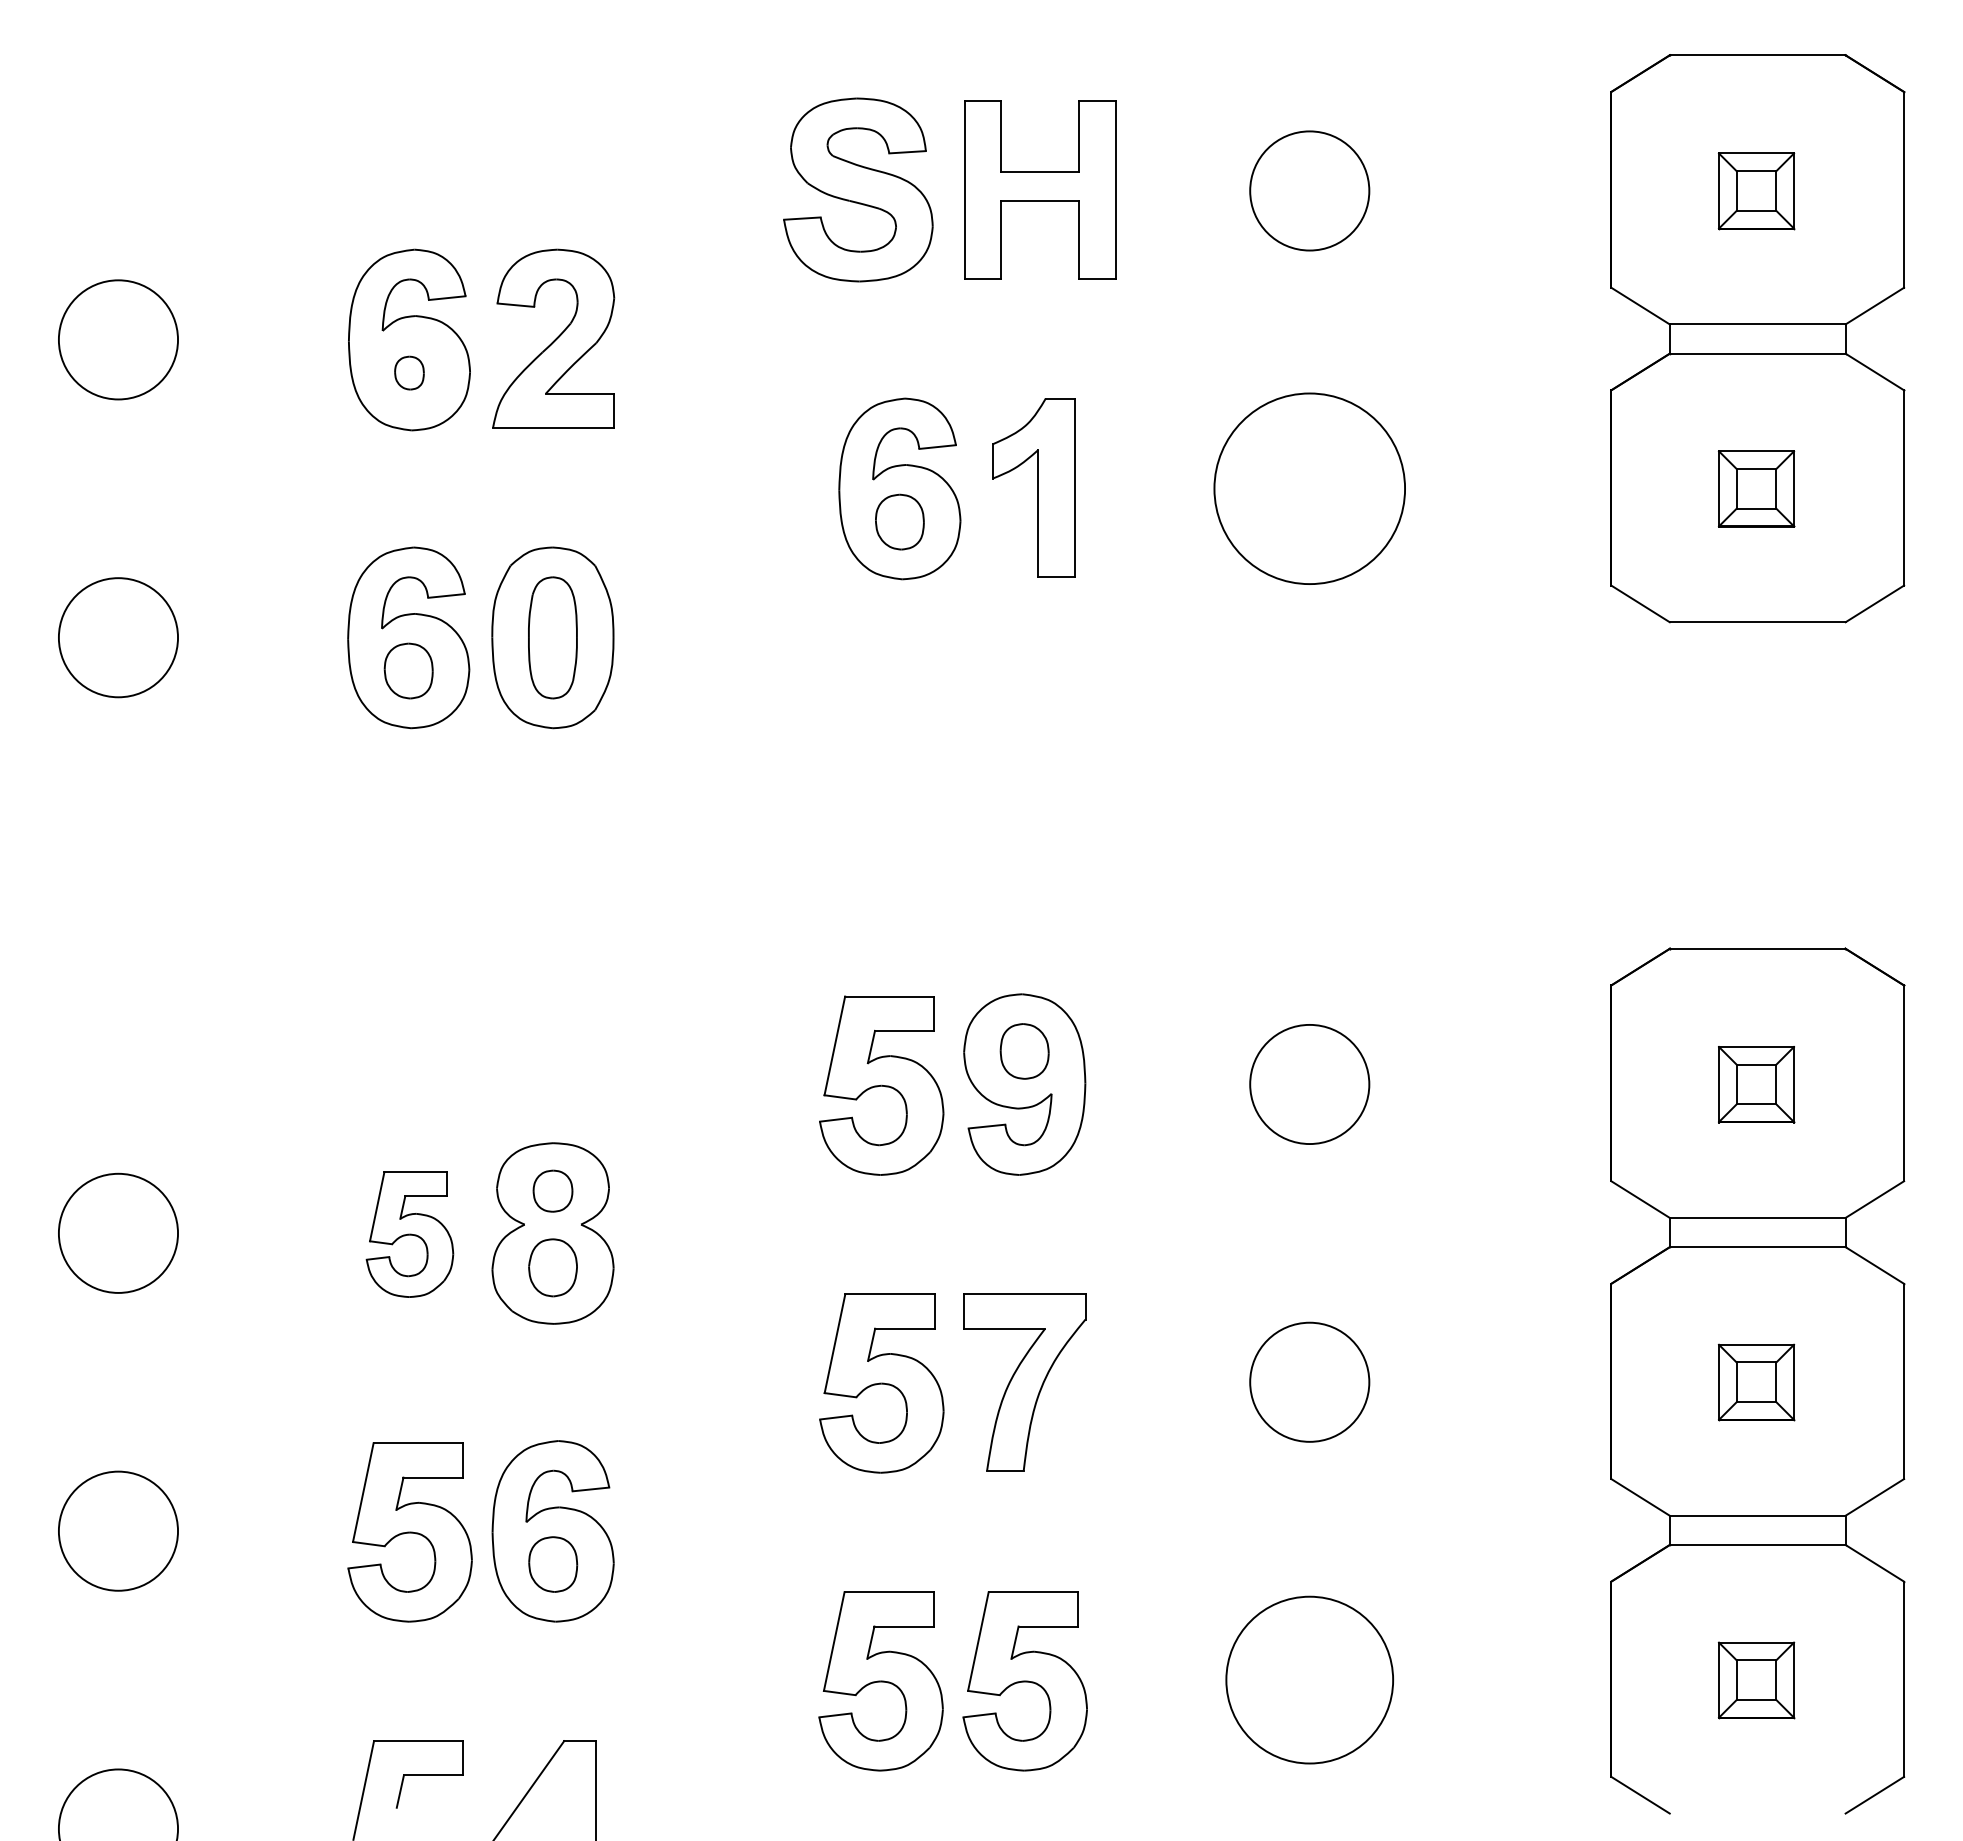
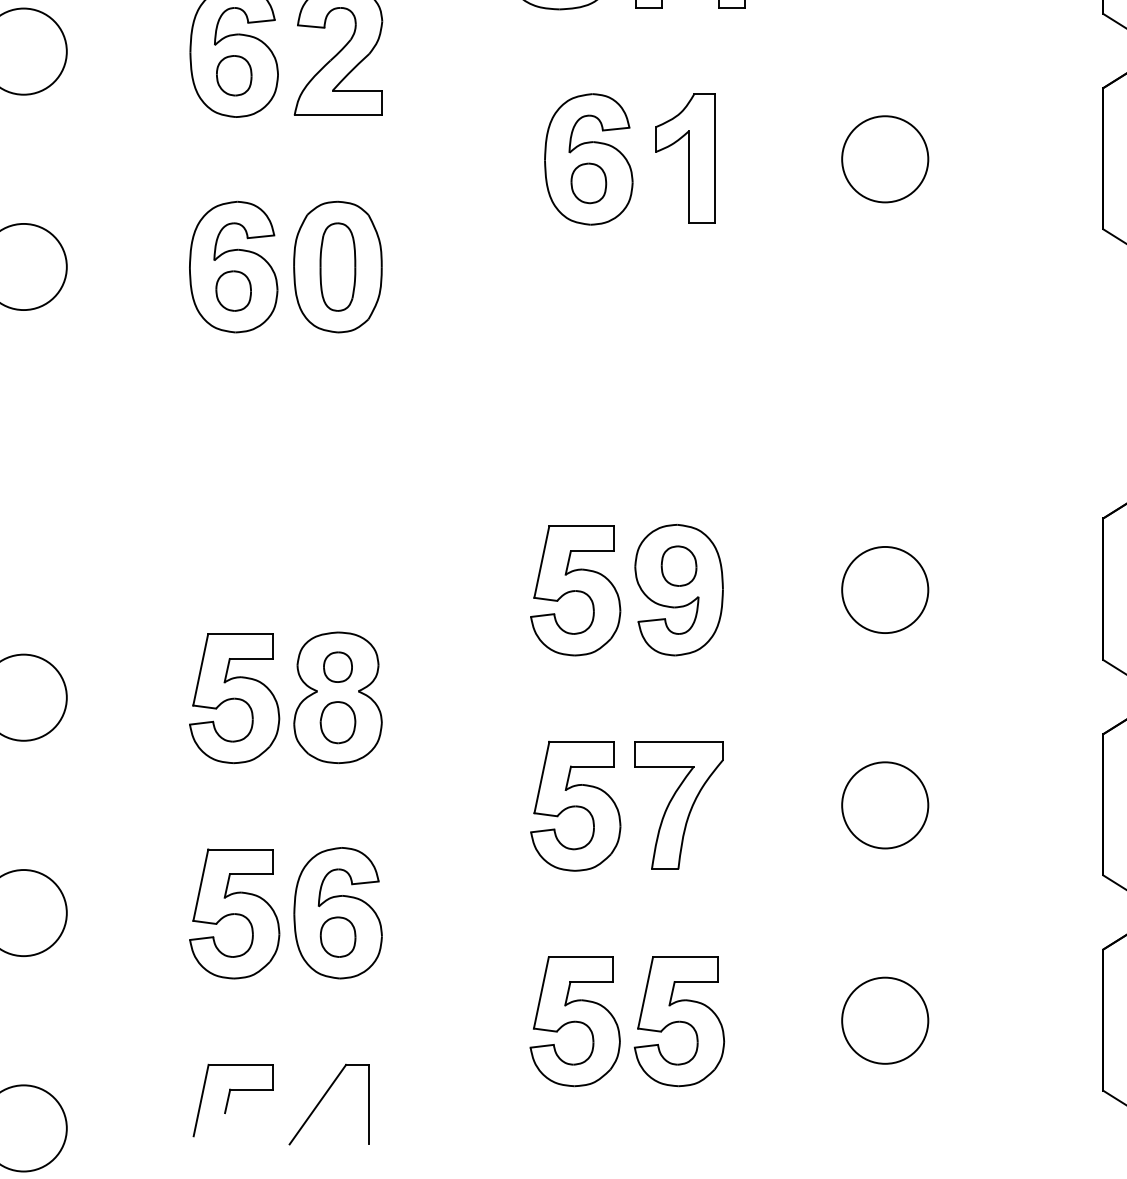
part: (409, 372) -> (234, 75), size x1.67
circle: (1309, 488) -> (885, 159), size x0.62
part: (409, 1234) -> (234, 698), size x1.43
circle: (1309, 1679) -> (885, 1020), size x0.71

